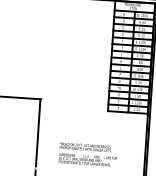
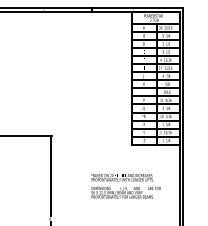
text: (87, 154) -> (125, 186), moved

